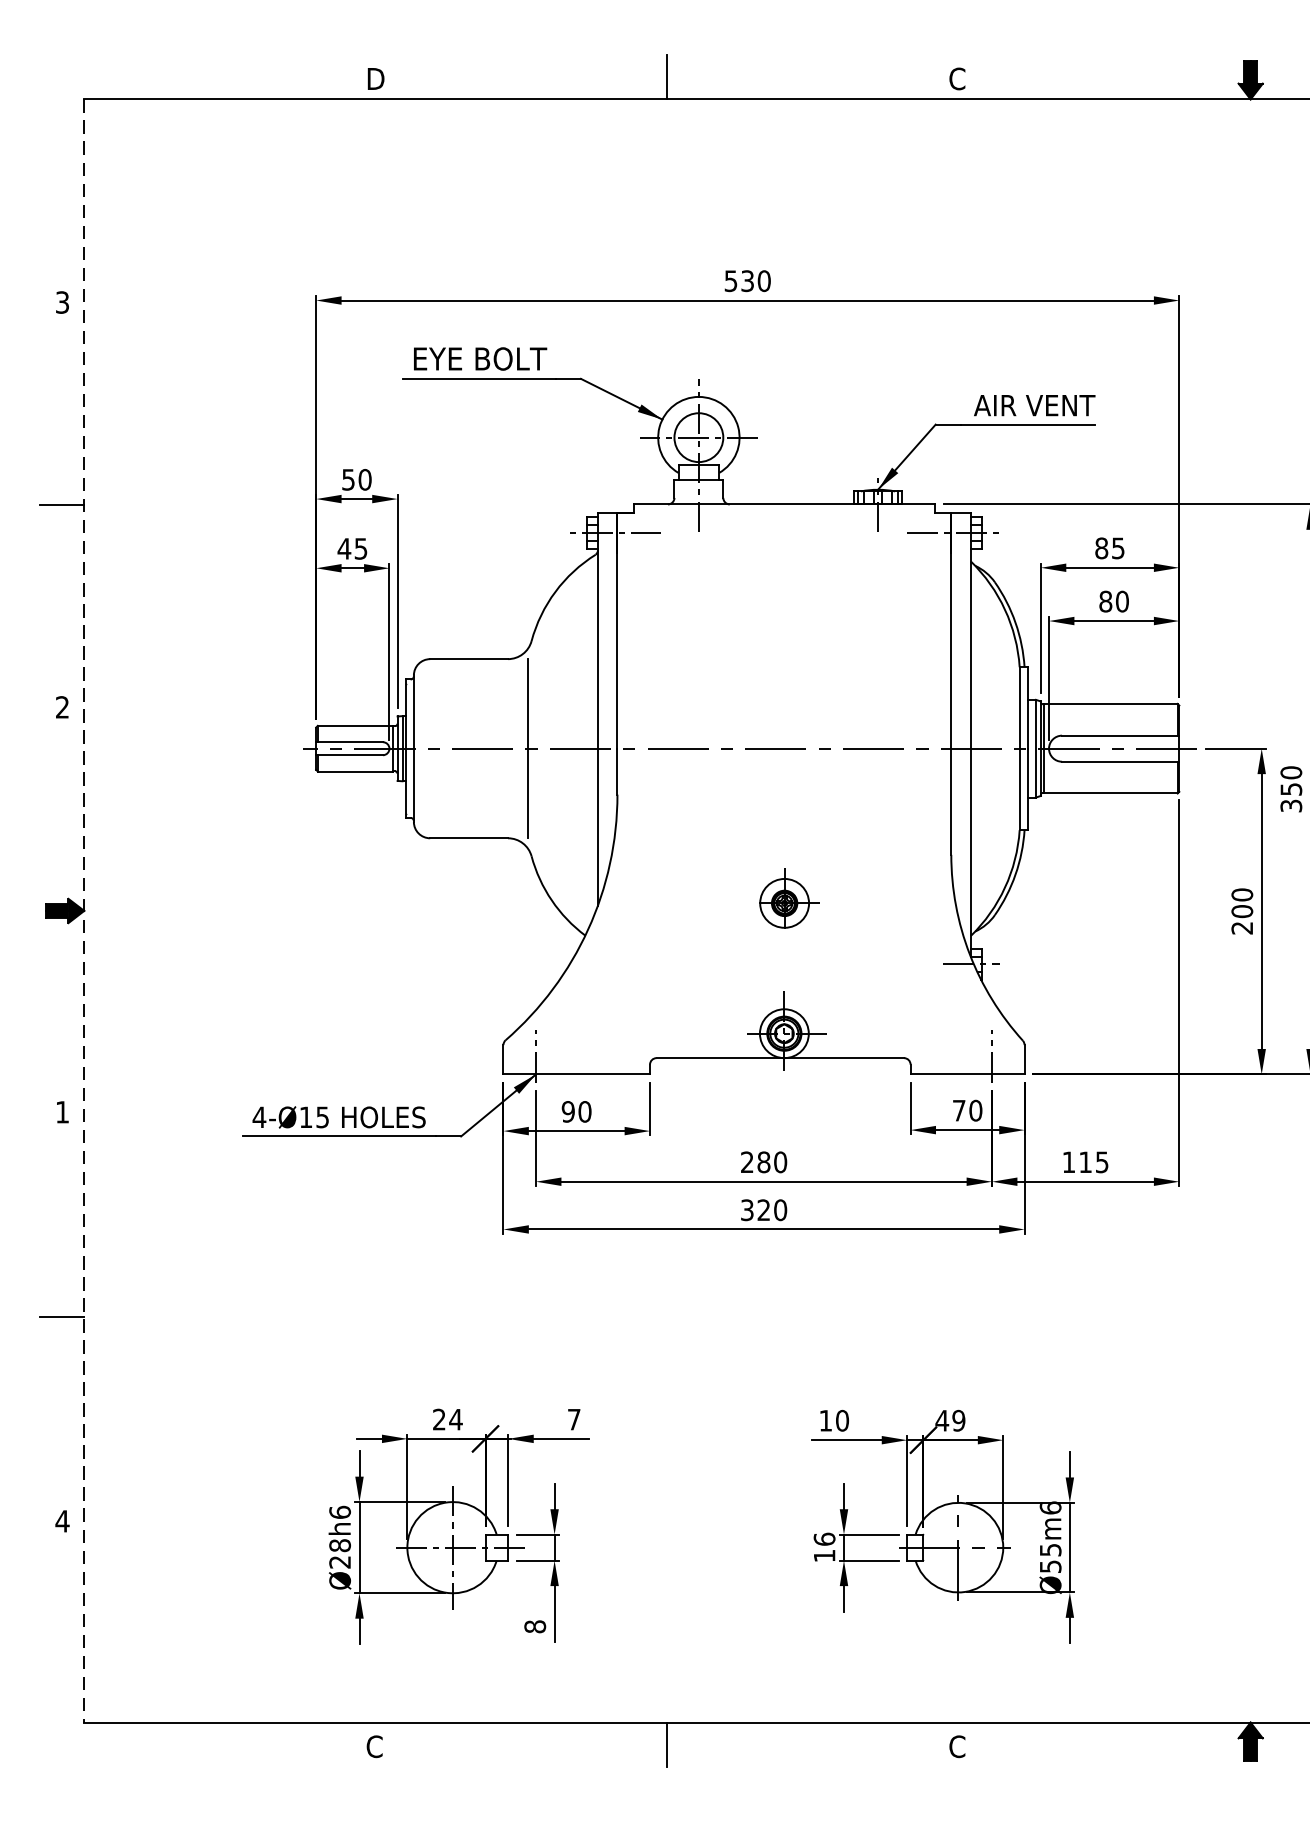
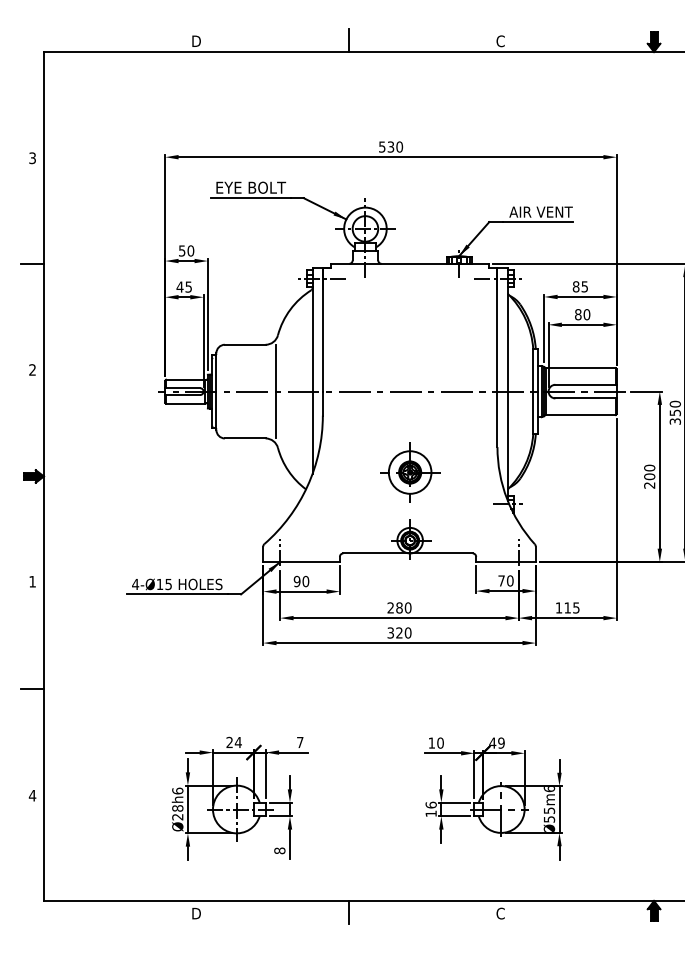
part: (785, 903) -> (410, 472), size x1.67
line: (83, 911) -> (43, 476), dashed -> solid
text: (373, 1746) -> (195, 913), C -> D

